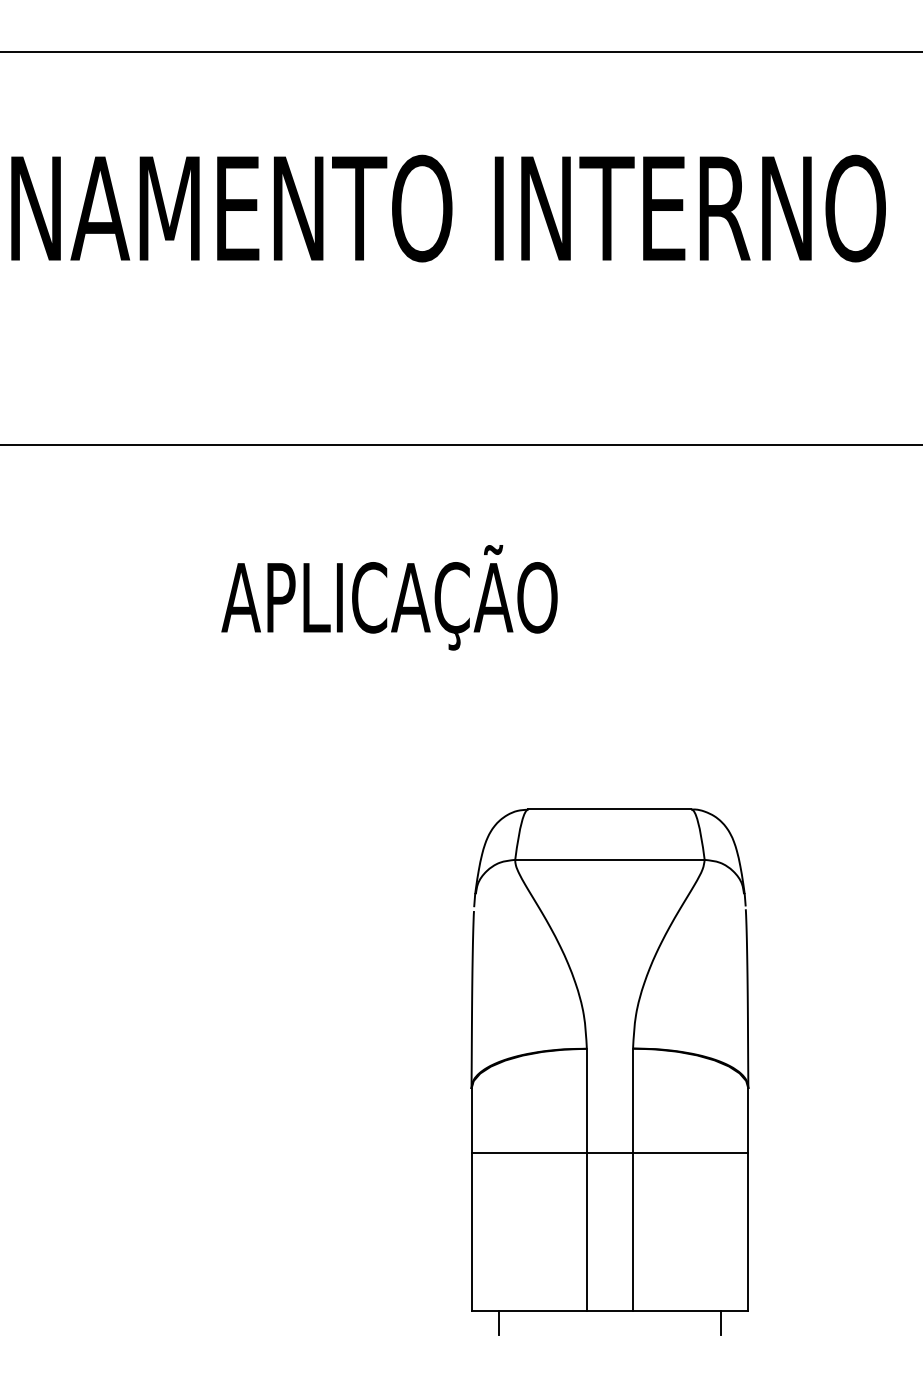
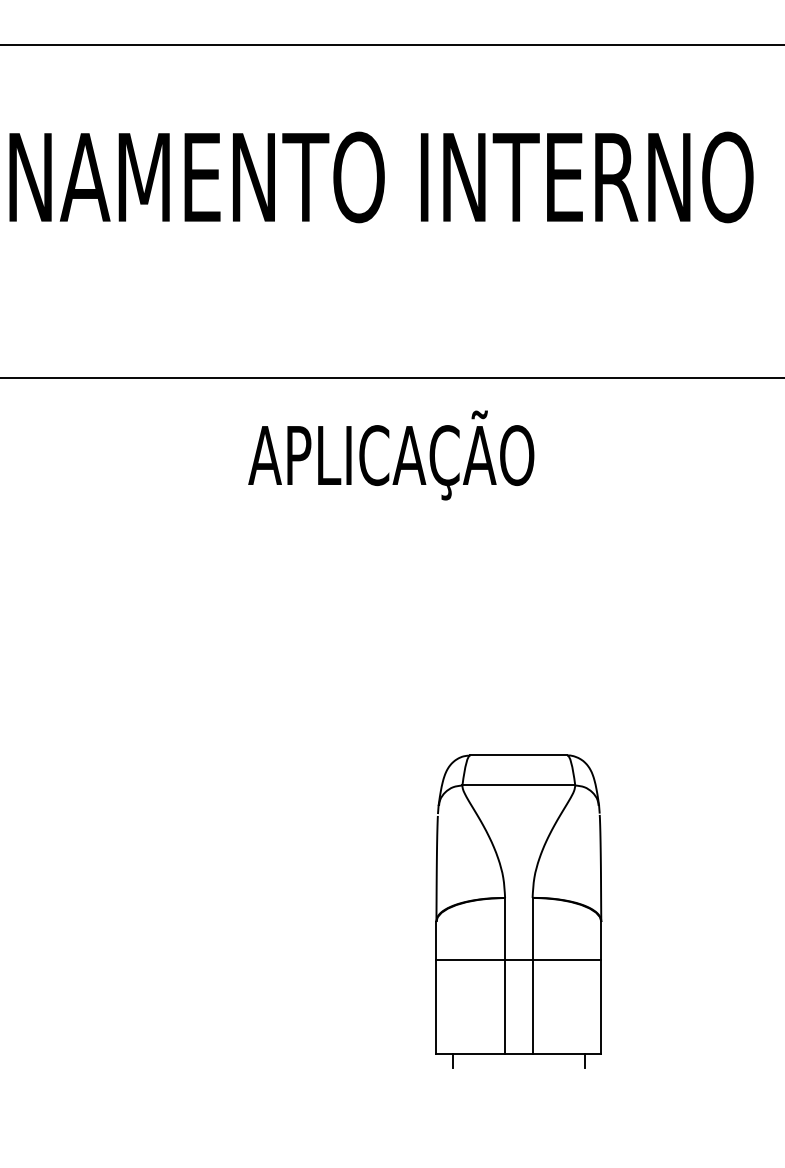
text: (389, 597) -> (391, 455), moved
part: (609, 1071) -> (518, 911), size x0.7

